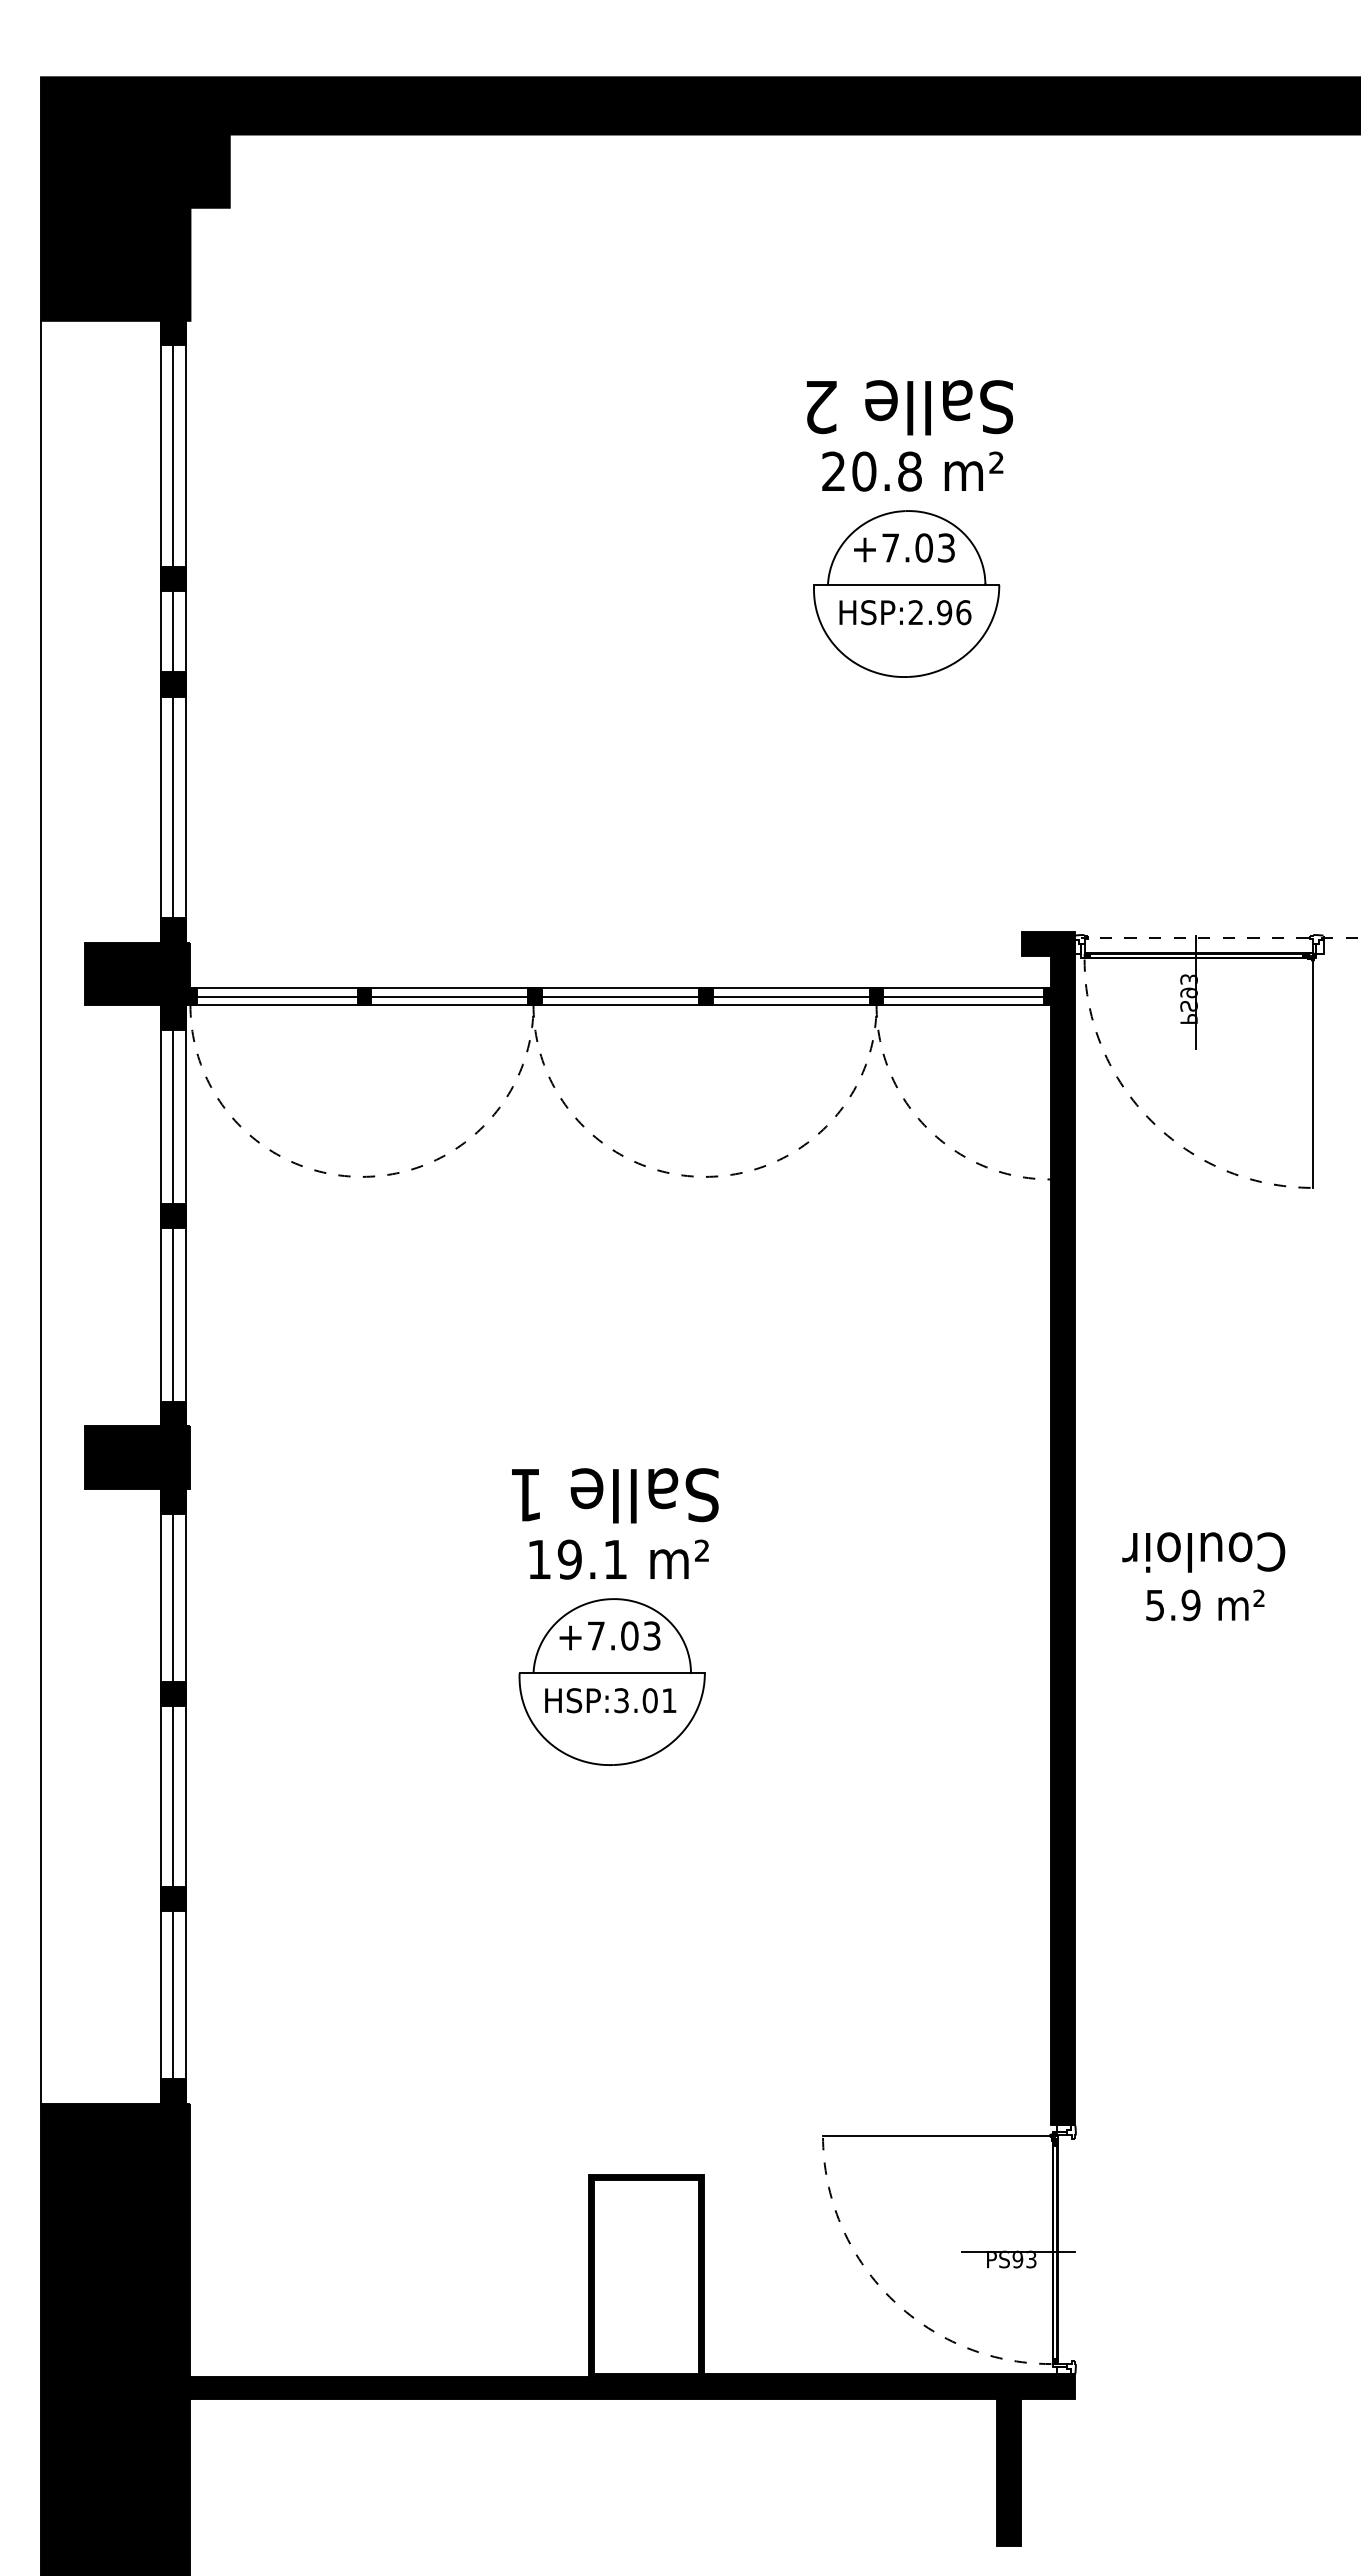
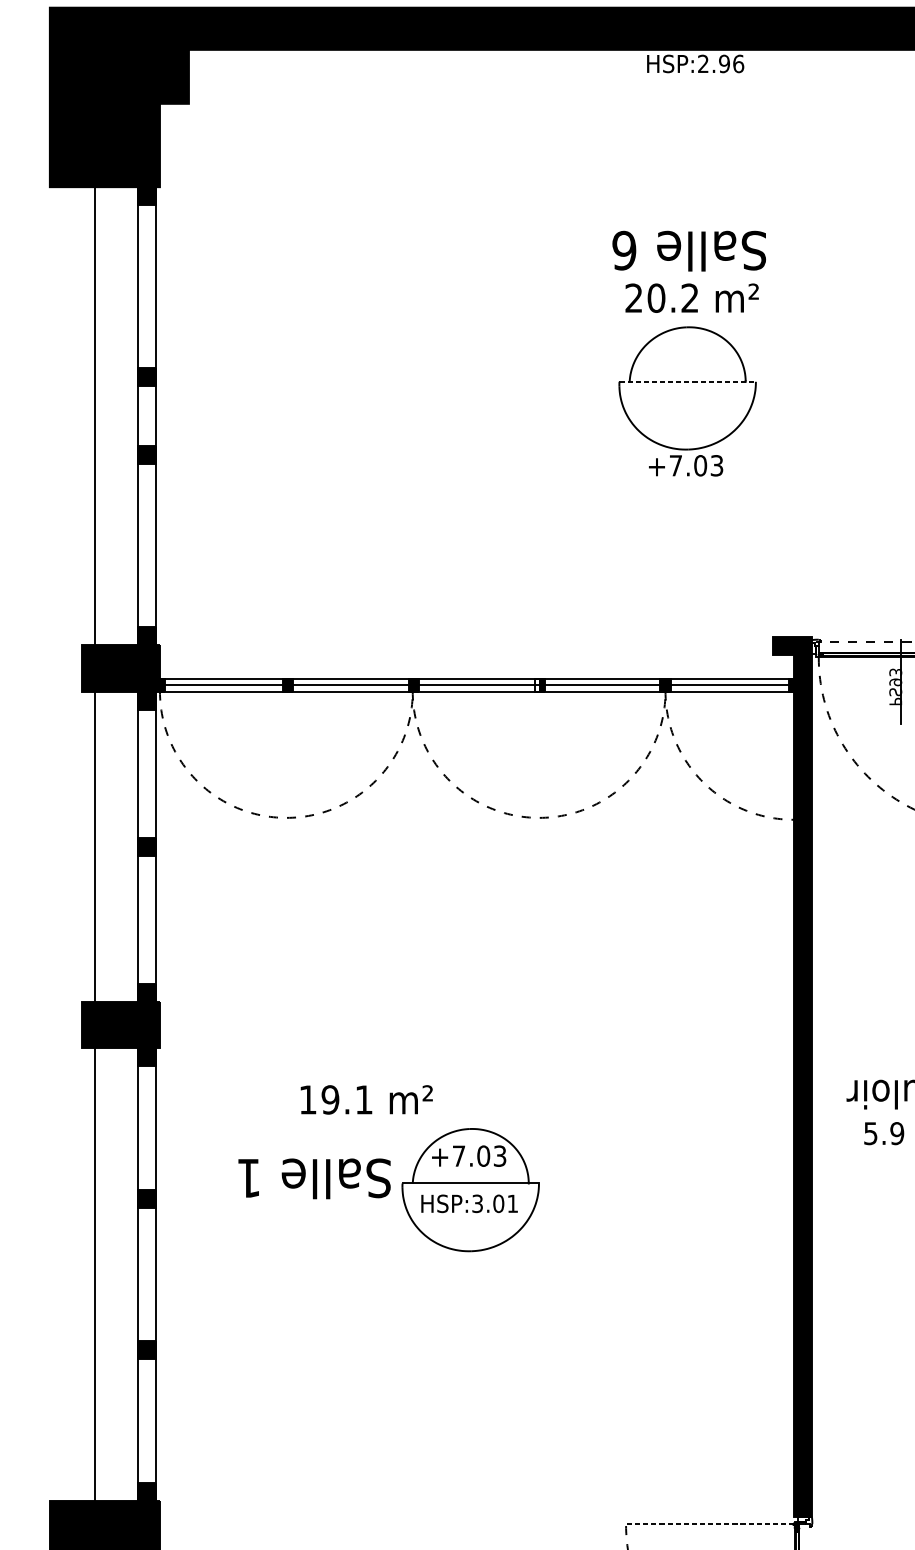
text: (820, 407) -> (624, 251), 2 -> 6
text: (909, 471) -> (689, 298), 20.8 -> 20.2
text: (904, 547) -> (686, 465), moved
line: (906, 585) -> (687, 382), solid -> dashed
text: (905, 612) -> (695, 63), moved
line: (173, 631) -> (147, 416), removed
fill: (702, 996) -> (537, 684), removed
line: (41, 1212) -> (95, 844), moved
line: (173, 1215) -> (147, 846), removed
text: (615, 1495) -> (314, 1178), moved
text: (618, 1559) -> (366, 1099), moved
line: (173, 1796) -> (147, 1274), removed
line: (936, 2135) -> (709, 1524), solid -> dashed

